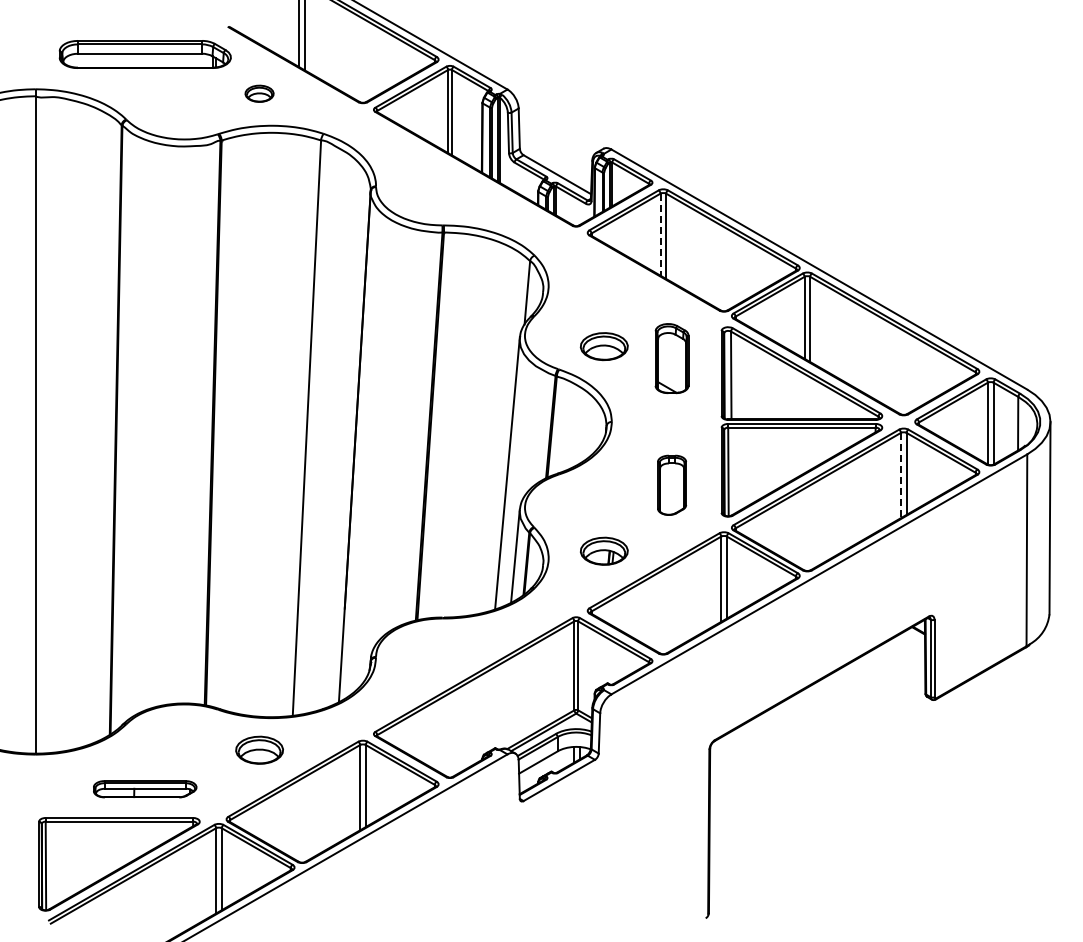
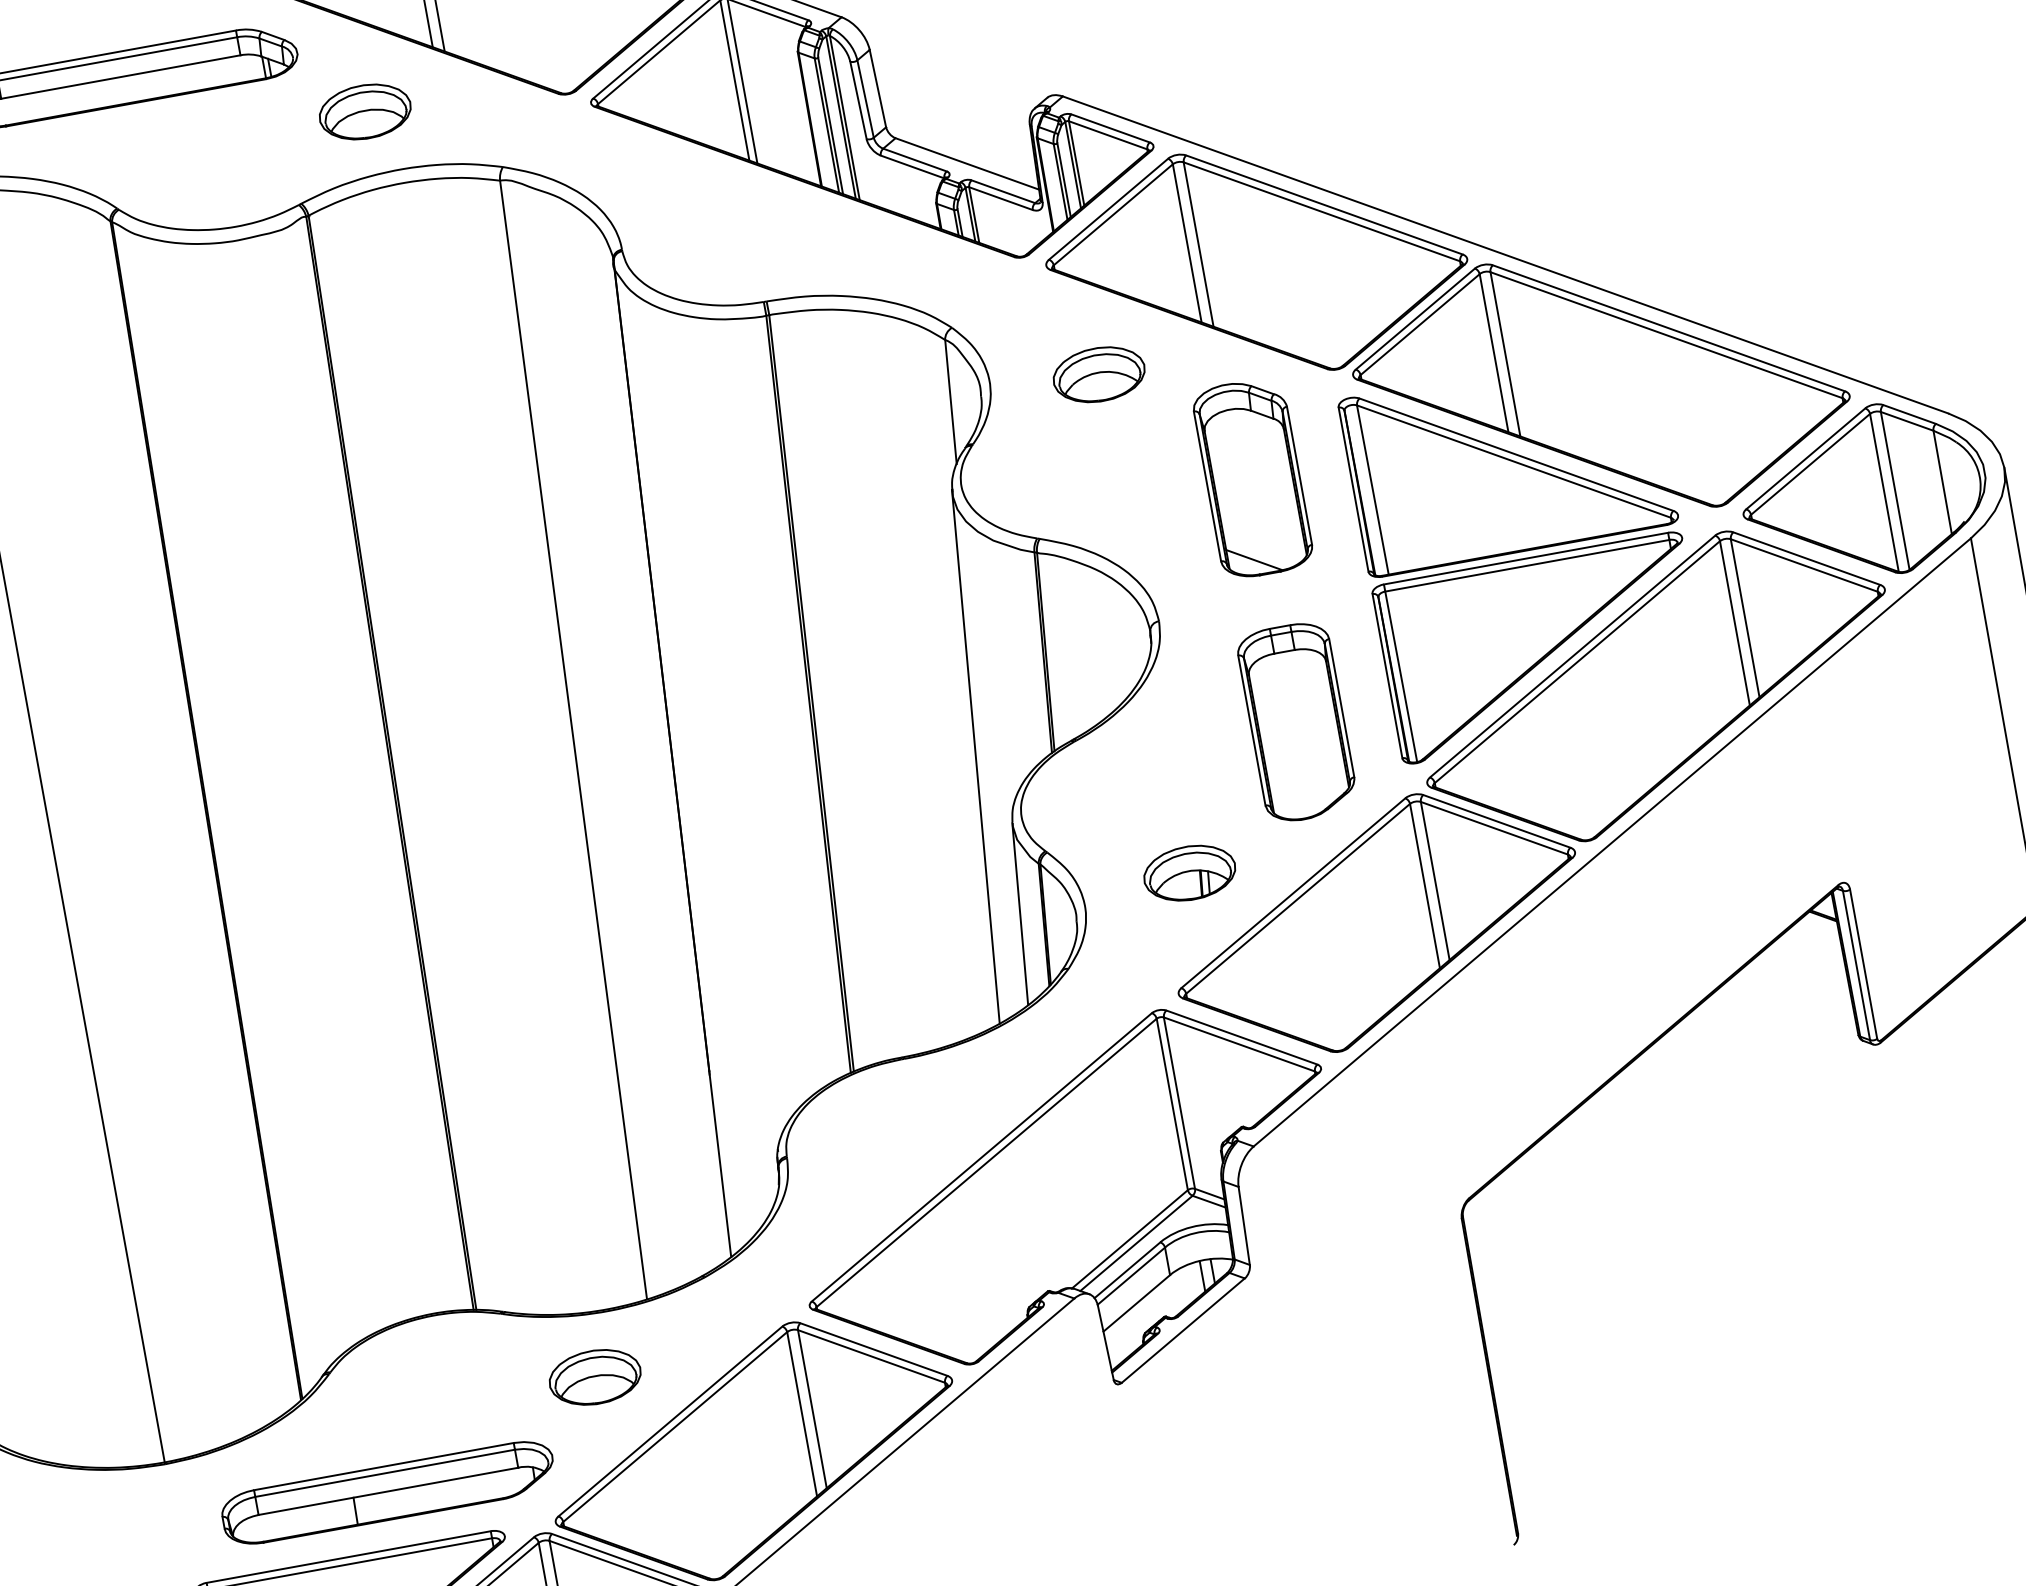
part: (259, 93) -> (364, 111), size x1.67
line: (660, 235) -> (1187, 244), dashed -> solid
part: (603, 346) -> (1097, 374), moved
part: (671, 358) -> (1251, 478), size x1.43
line: (900, 475) -> (1734, 623), dashed -> solid
part: (671, 485) -> (1296, 722), size x1.67
part: (144, 788) -> (386, 1491), size x1.67

